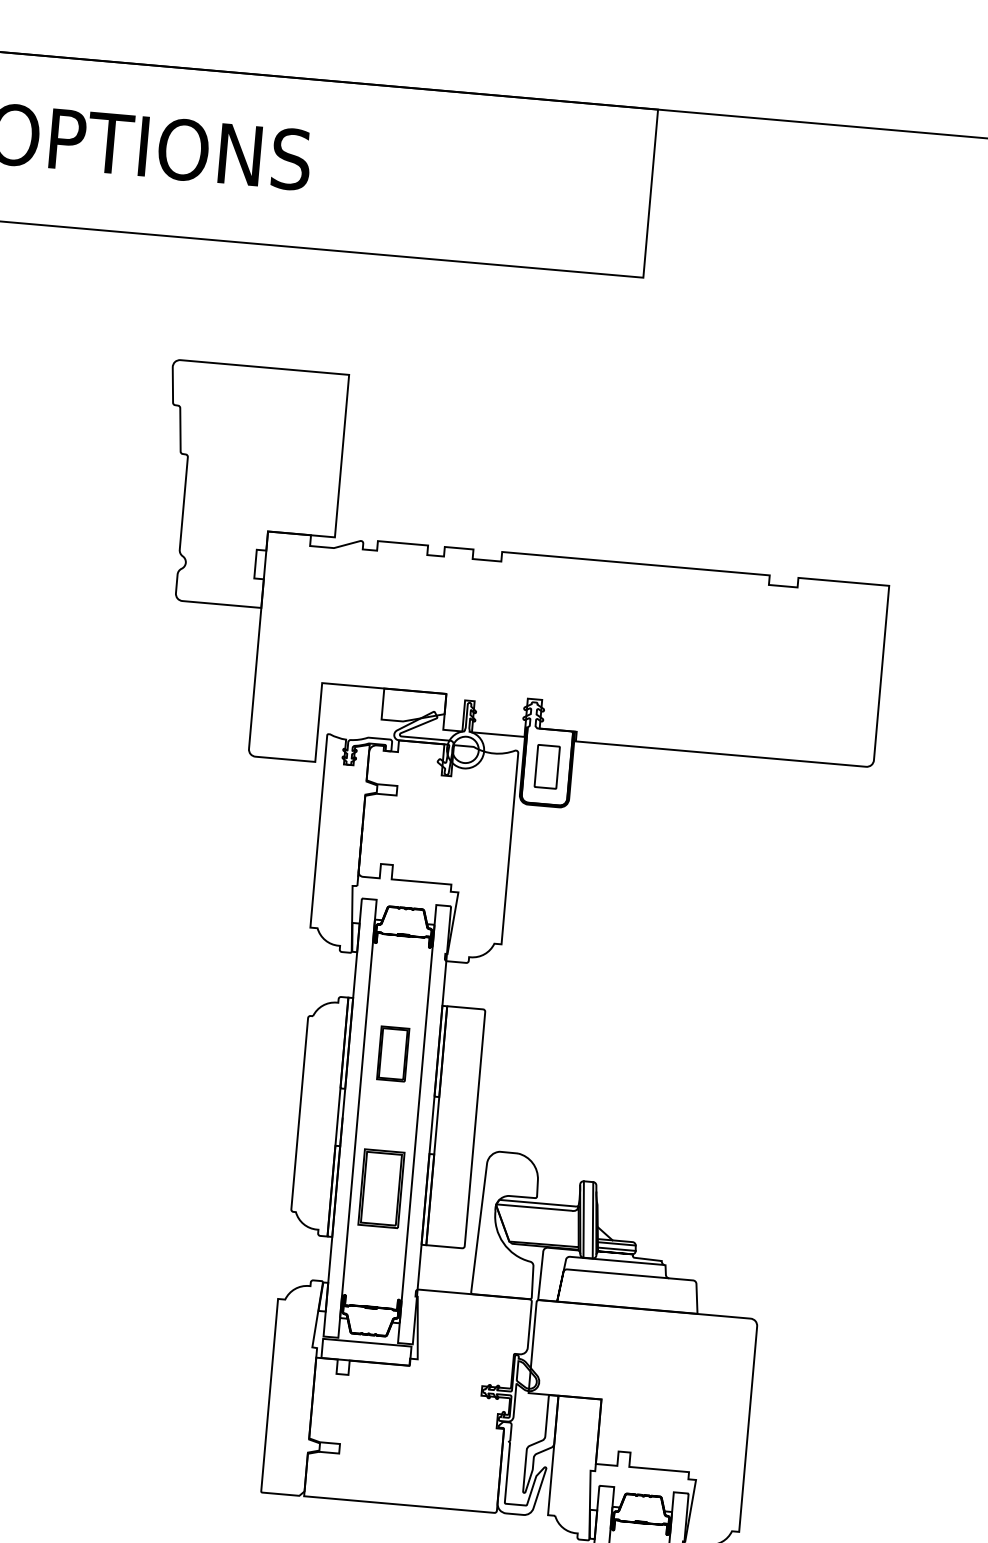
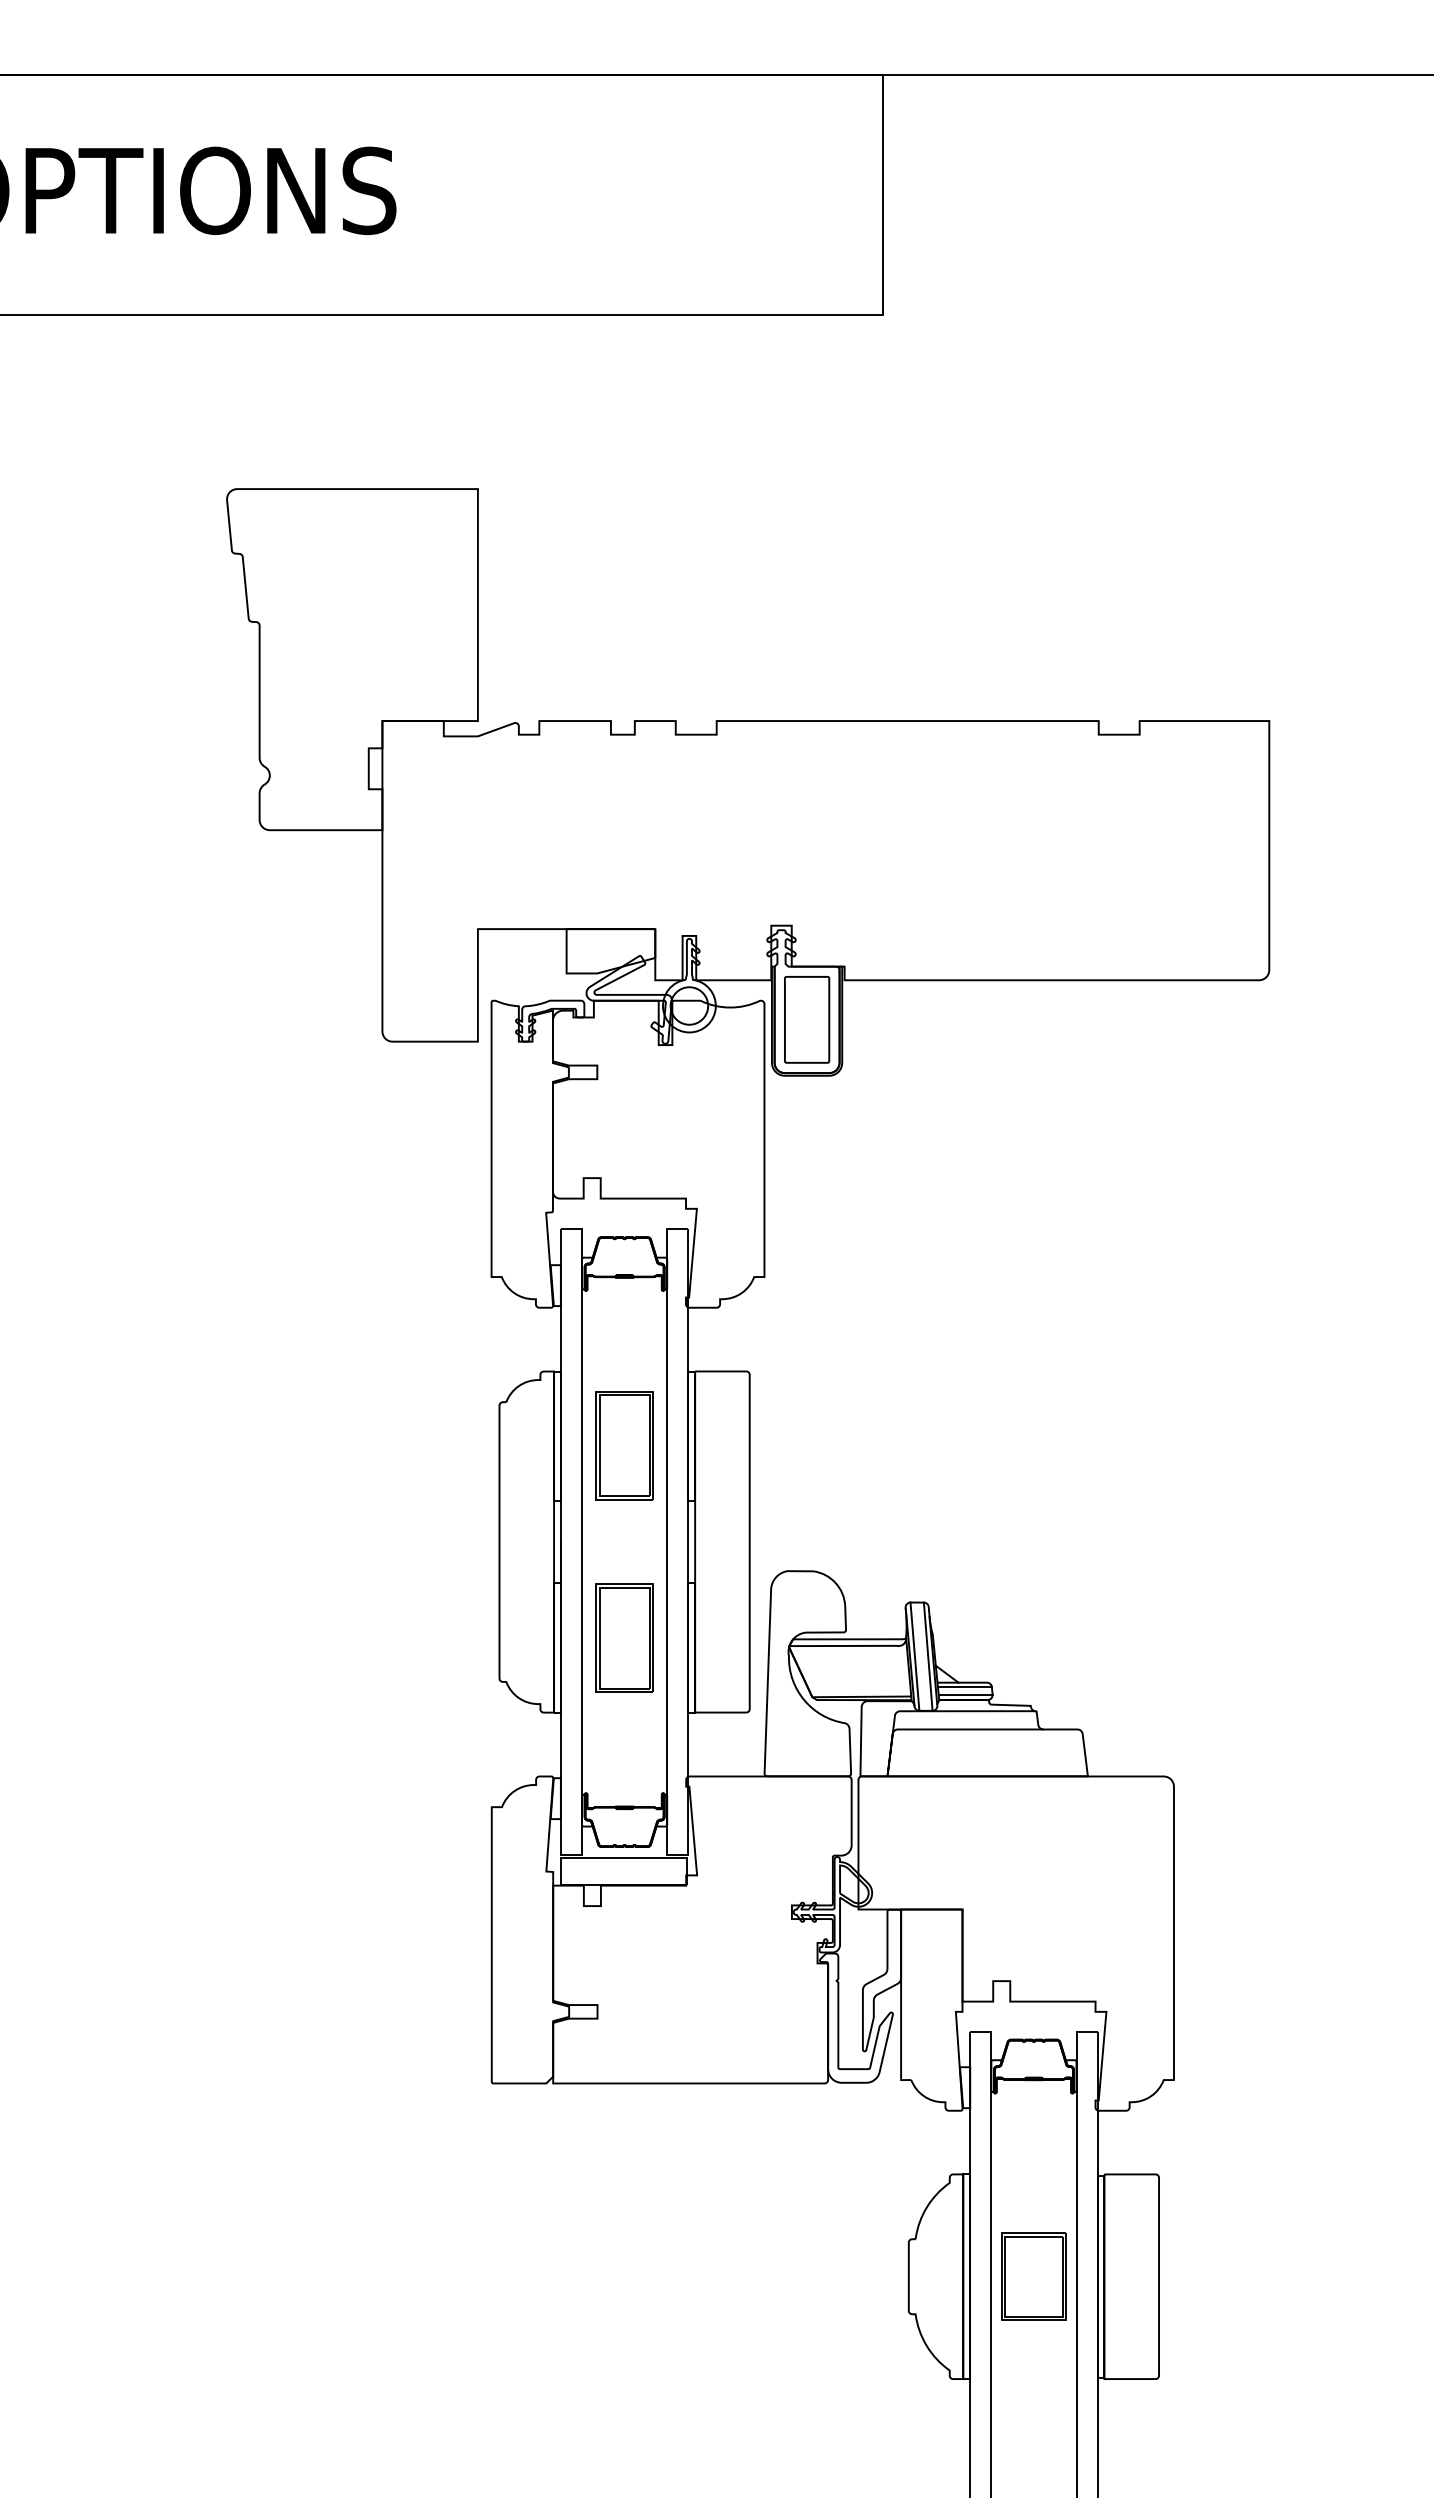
part: (547, 766) -> (807, 1019), size x1.43
part: (393, 1053) -> (624, 1445), size x1.43

